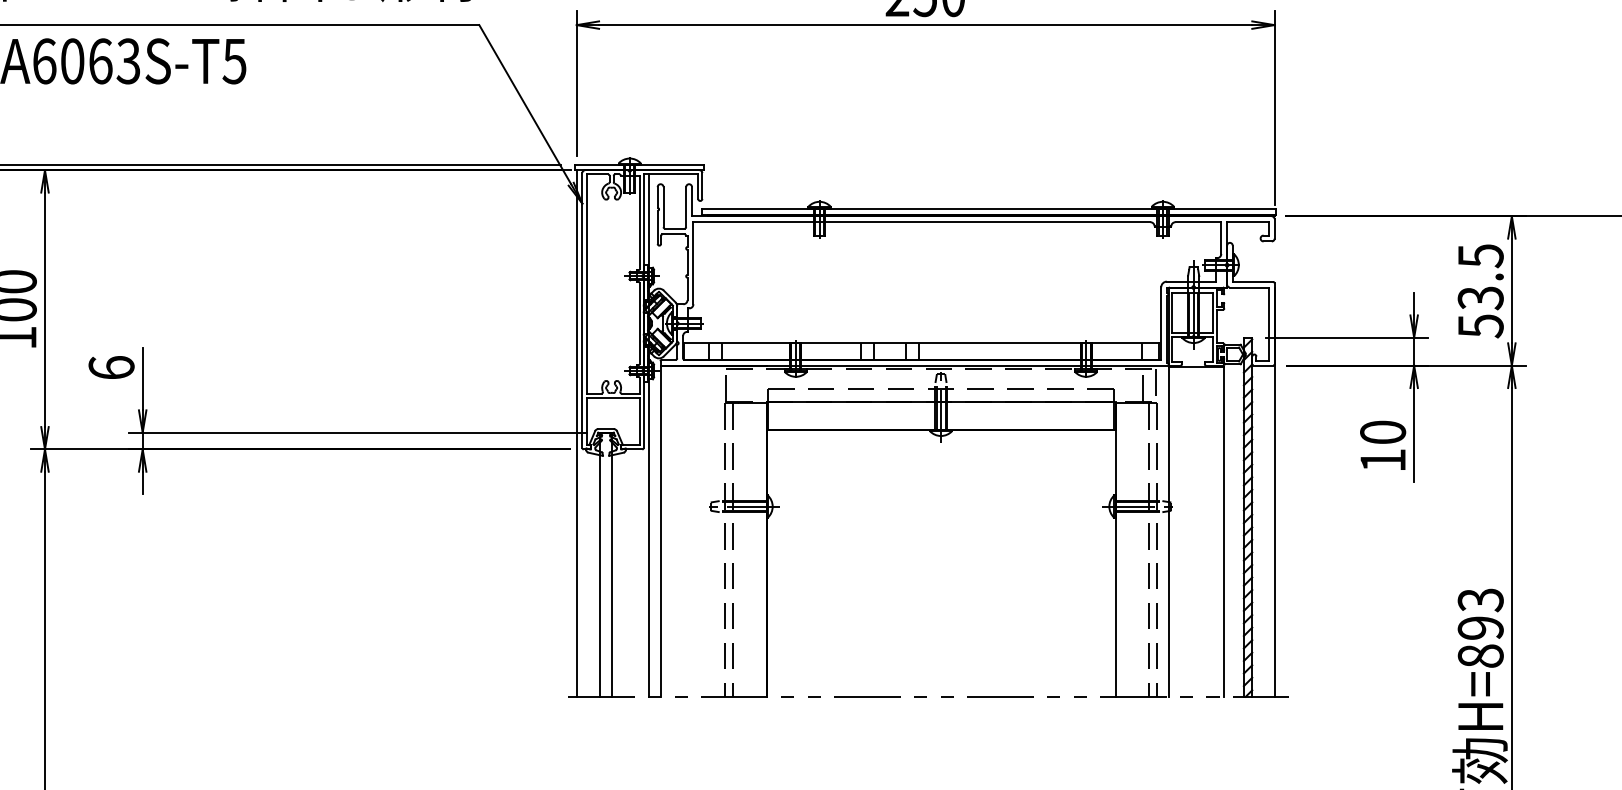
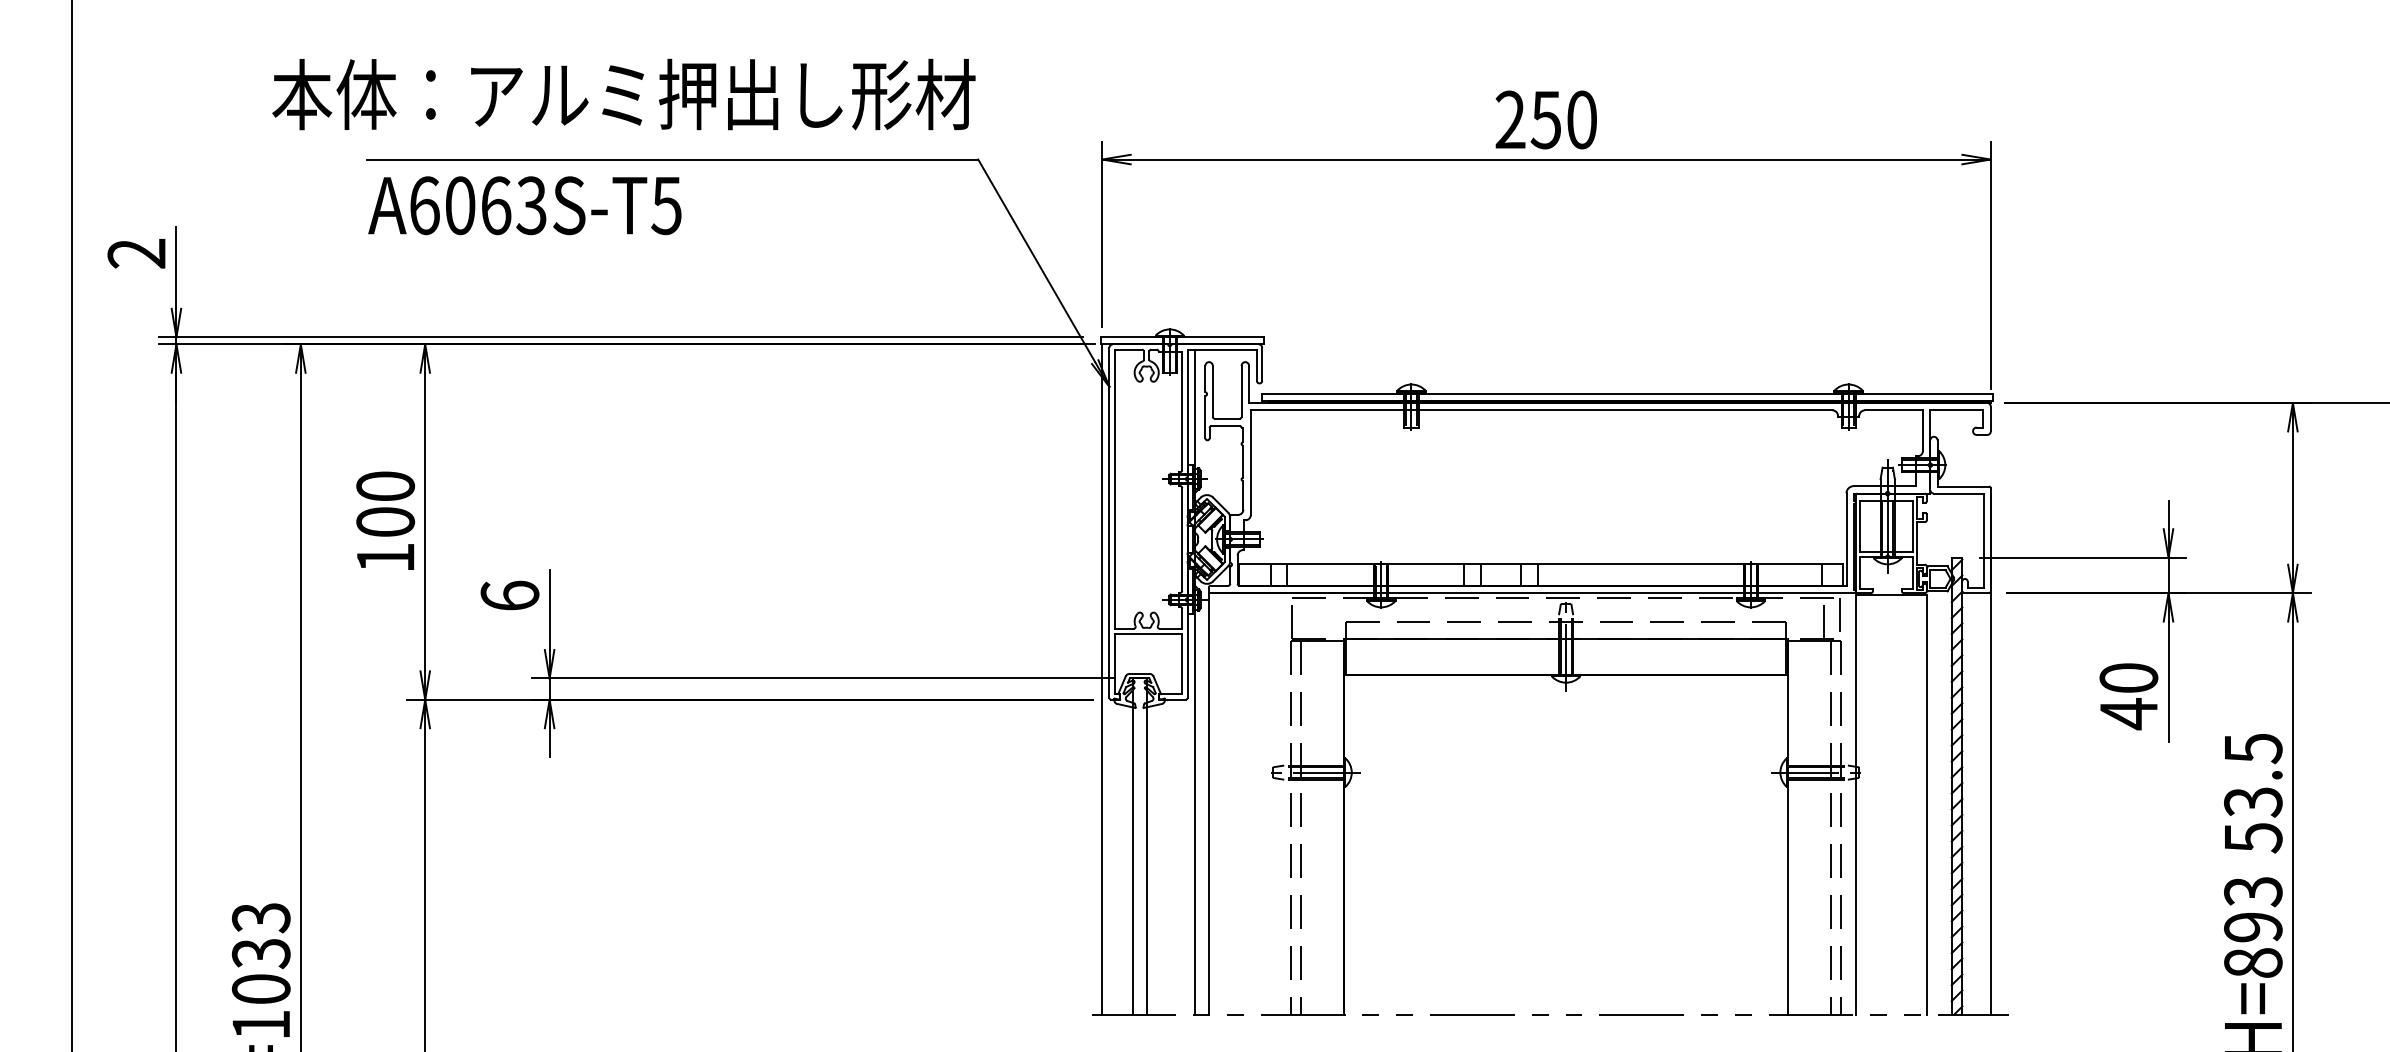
text: (1480, 291) -> (2253, 793), moved
text: (1382, 460) -> (2128, 714), 10 -> 40

